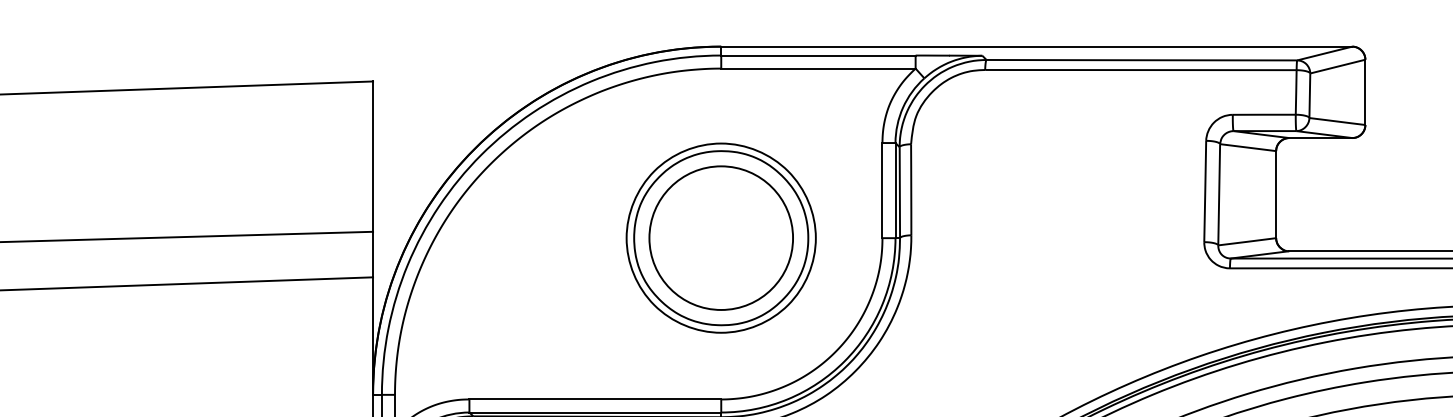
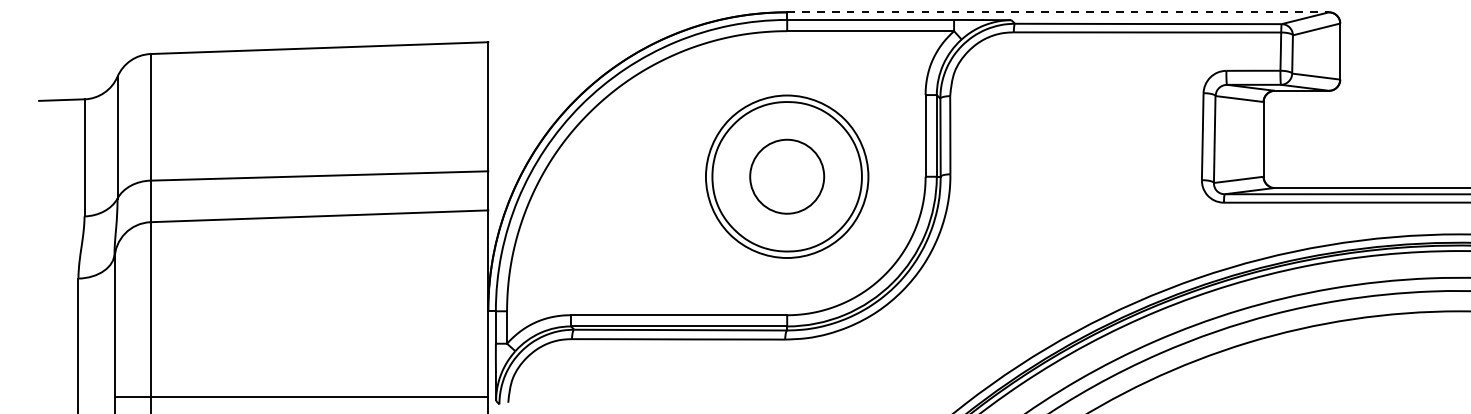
line: (1037, 46) -> (1058, 12), solid -> dashed
circle: (720, 237) -> (786, 176), size x0.6

